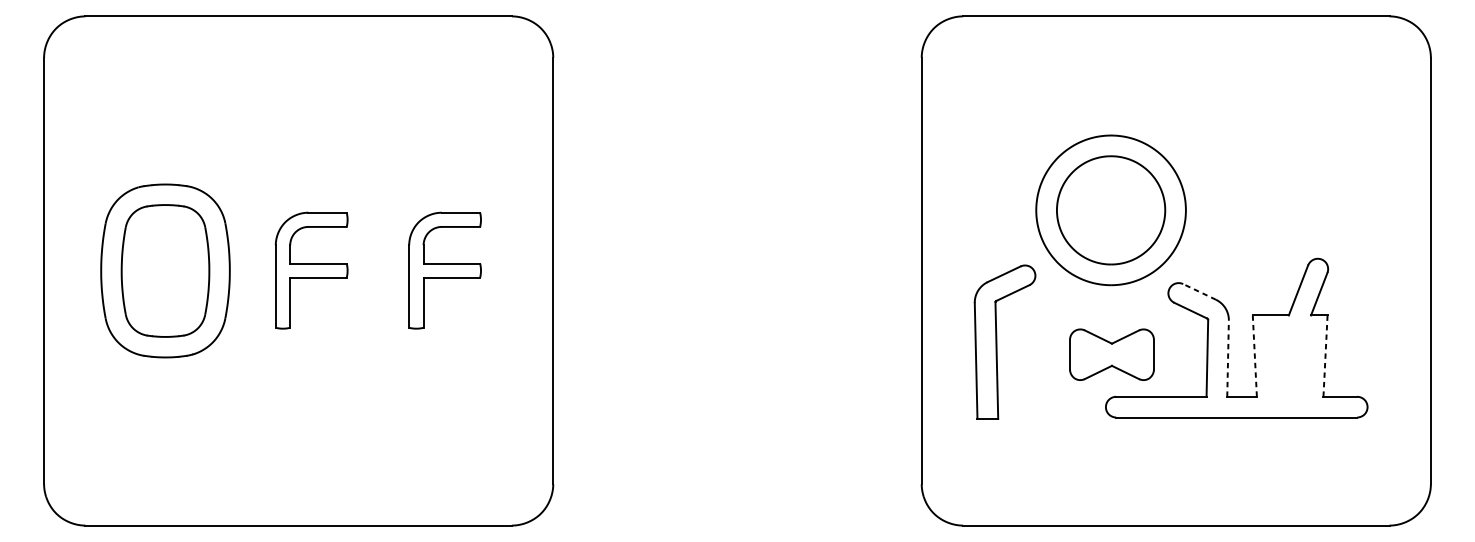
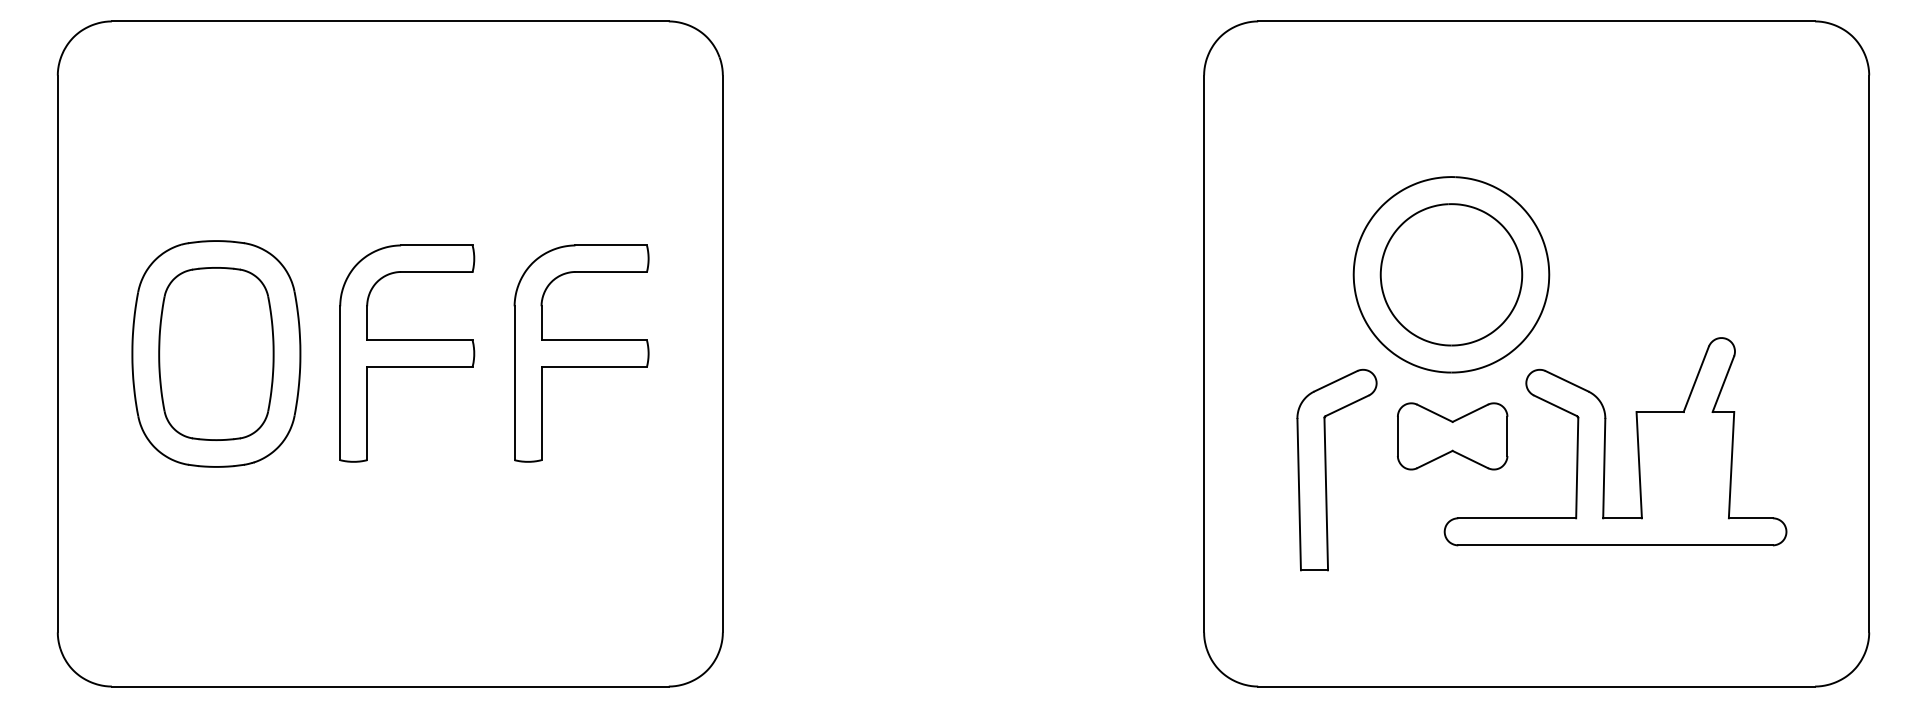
part: (311, 270) -> (407, 353), size x1.43
part: (445, 270) -> (581, 353), size x1.43
line: (1199, 292) -> (1567, 381), dashed -> solid
part: (997, 341) -> (1326, 469), moved
part: (1111, 354) -> (1452, 436), moved
line: (1325, 355) -> (1731, 464), dashed -> solid
line: (1255, 356) -> (1639, 465), dashed -> solid
line: (1228, 358) -> (1604, 468), dashed -> solid

